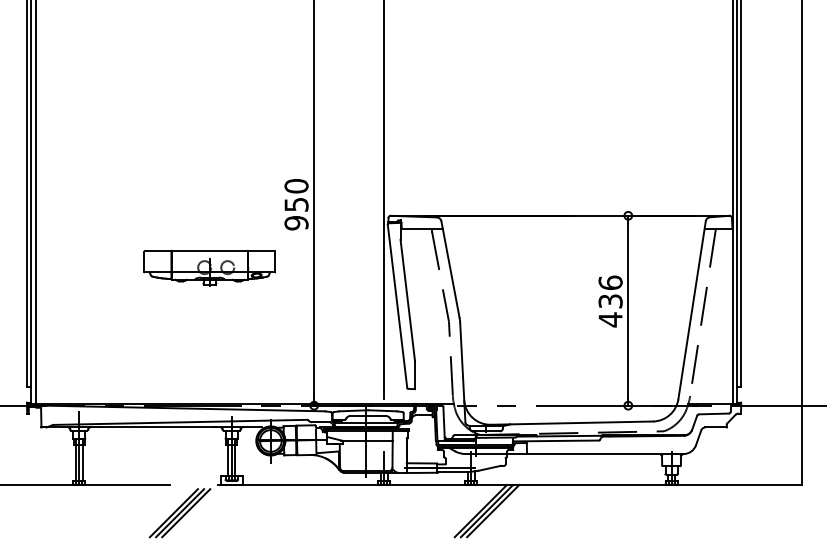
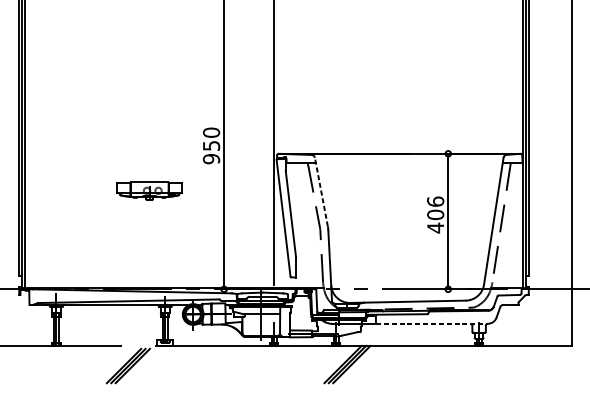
part: (209, 267) -> (149, 190), size x0.7
line: (450, 269) -> (321, 192), solid -> dashed
text: (610, 301) -> (435, 214), 436 -> 406
line: (605, 454) -> (432, 324), solid -> dashed

